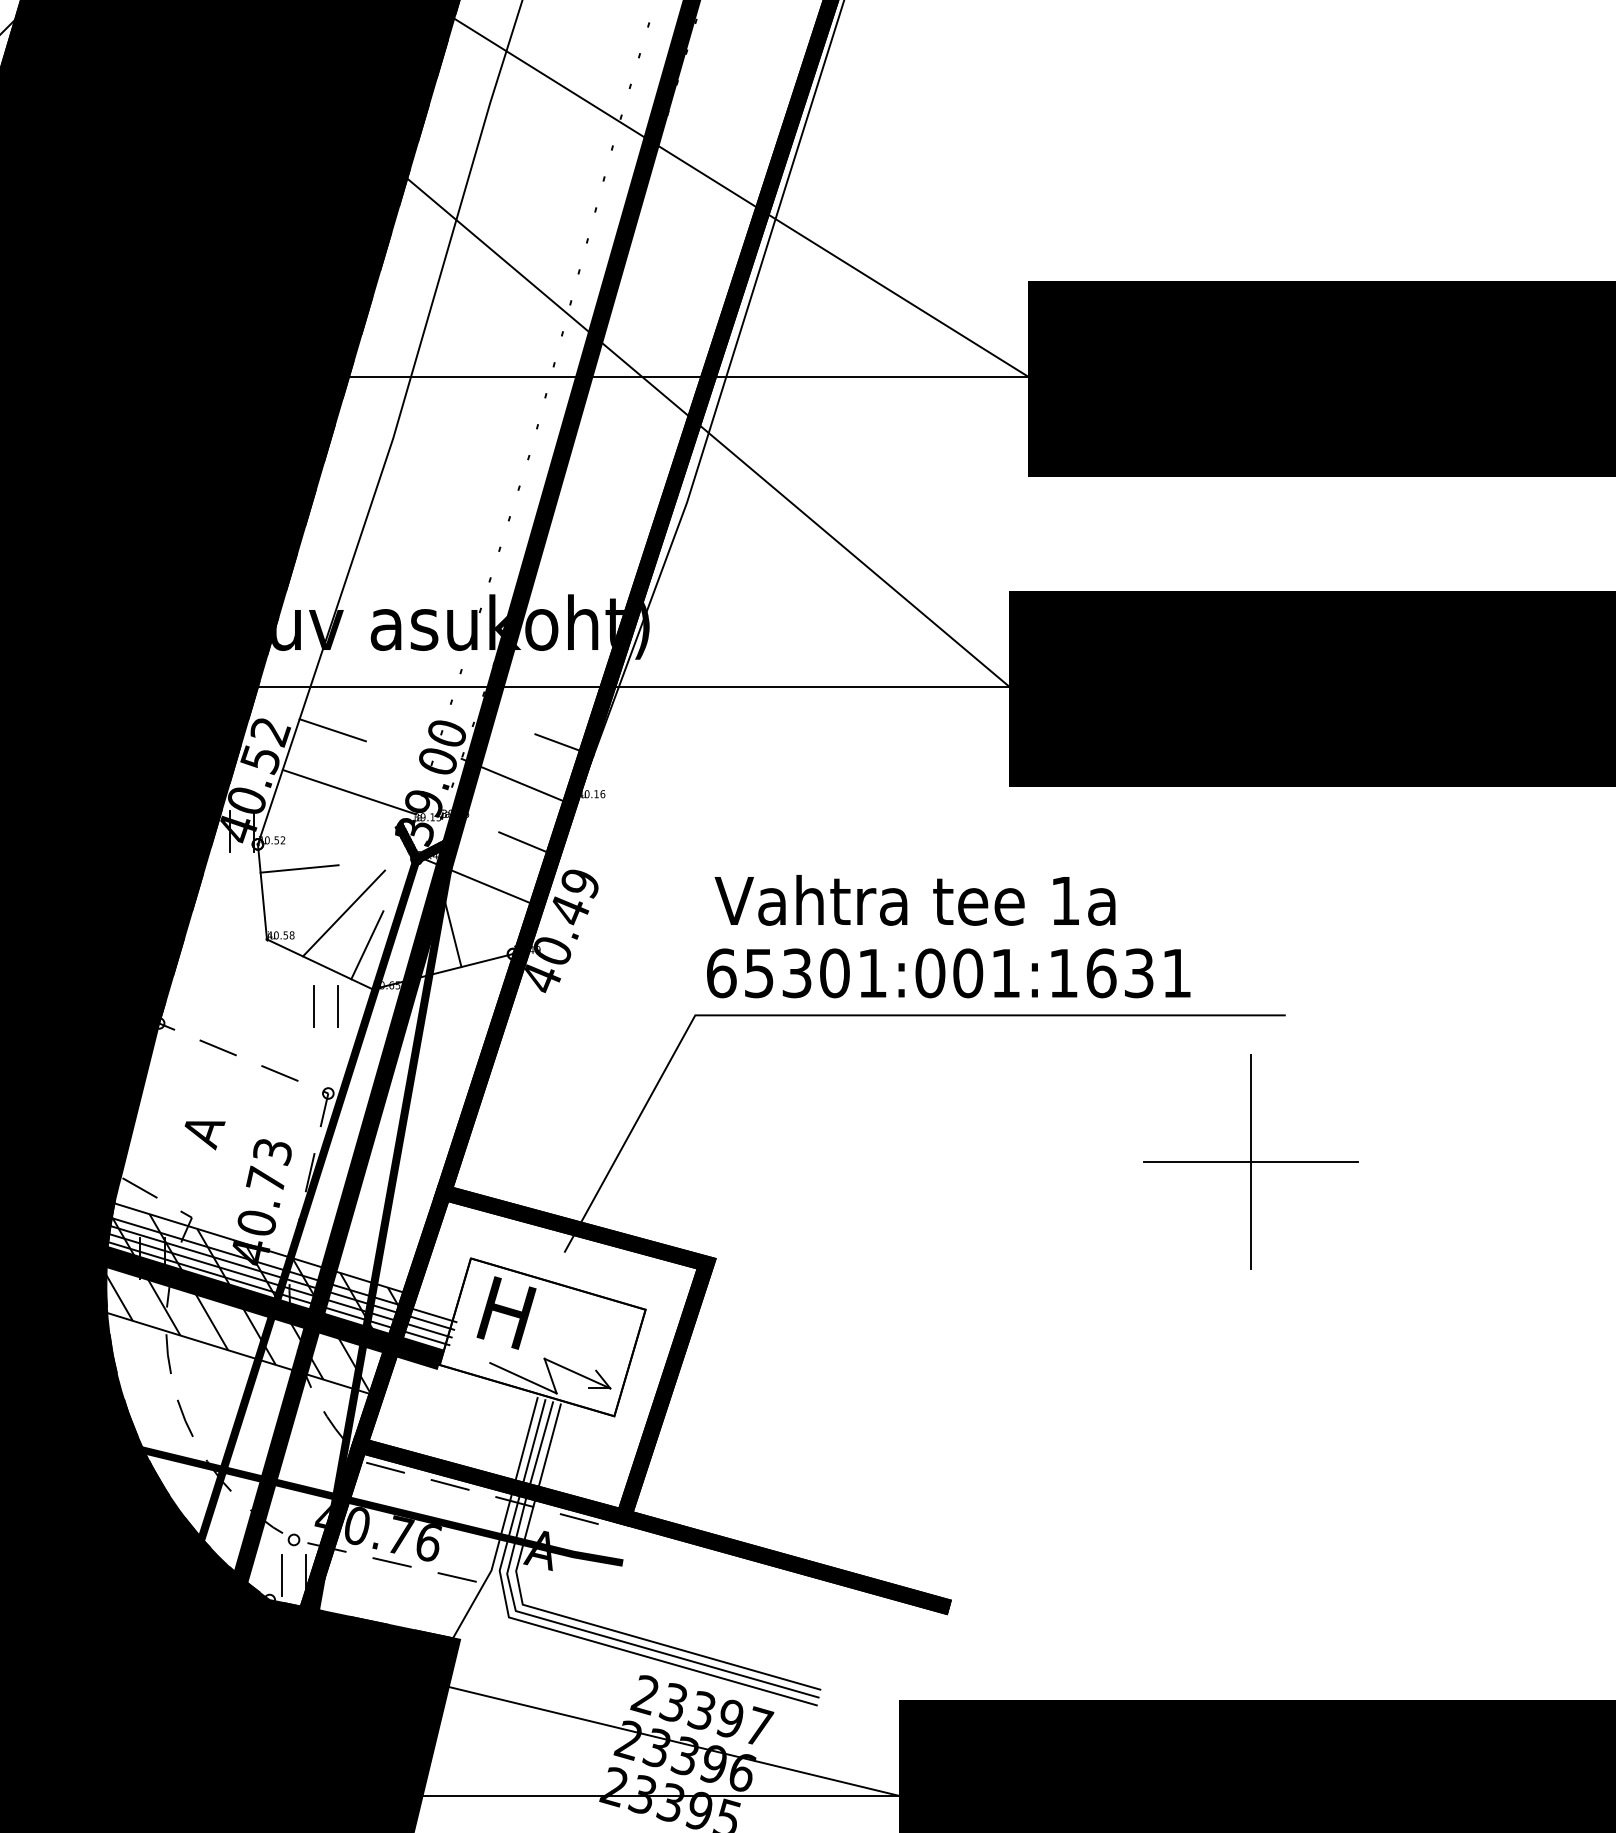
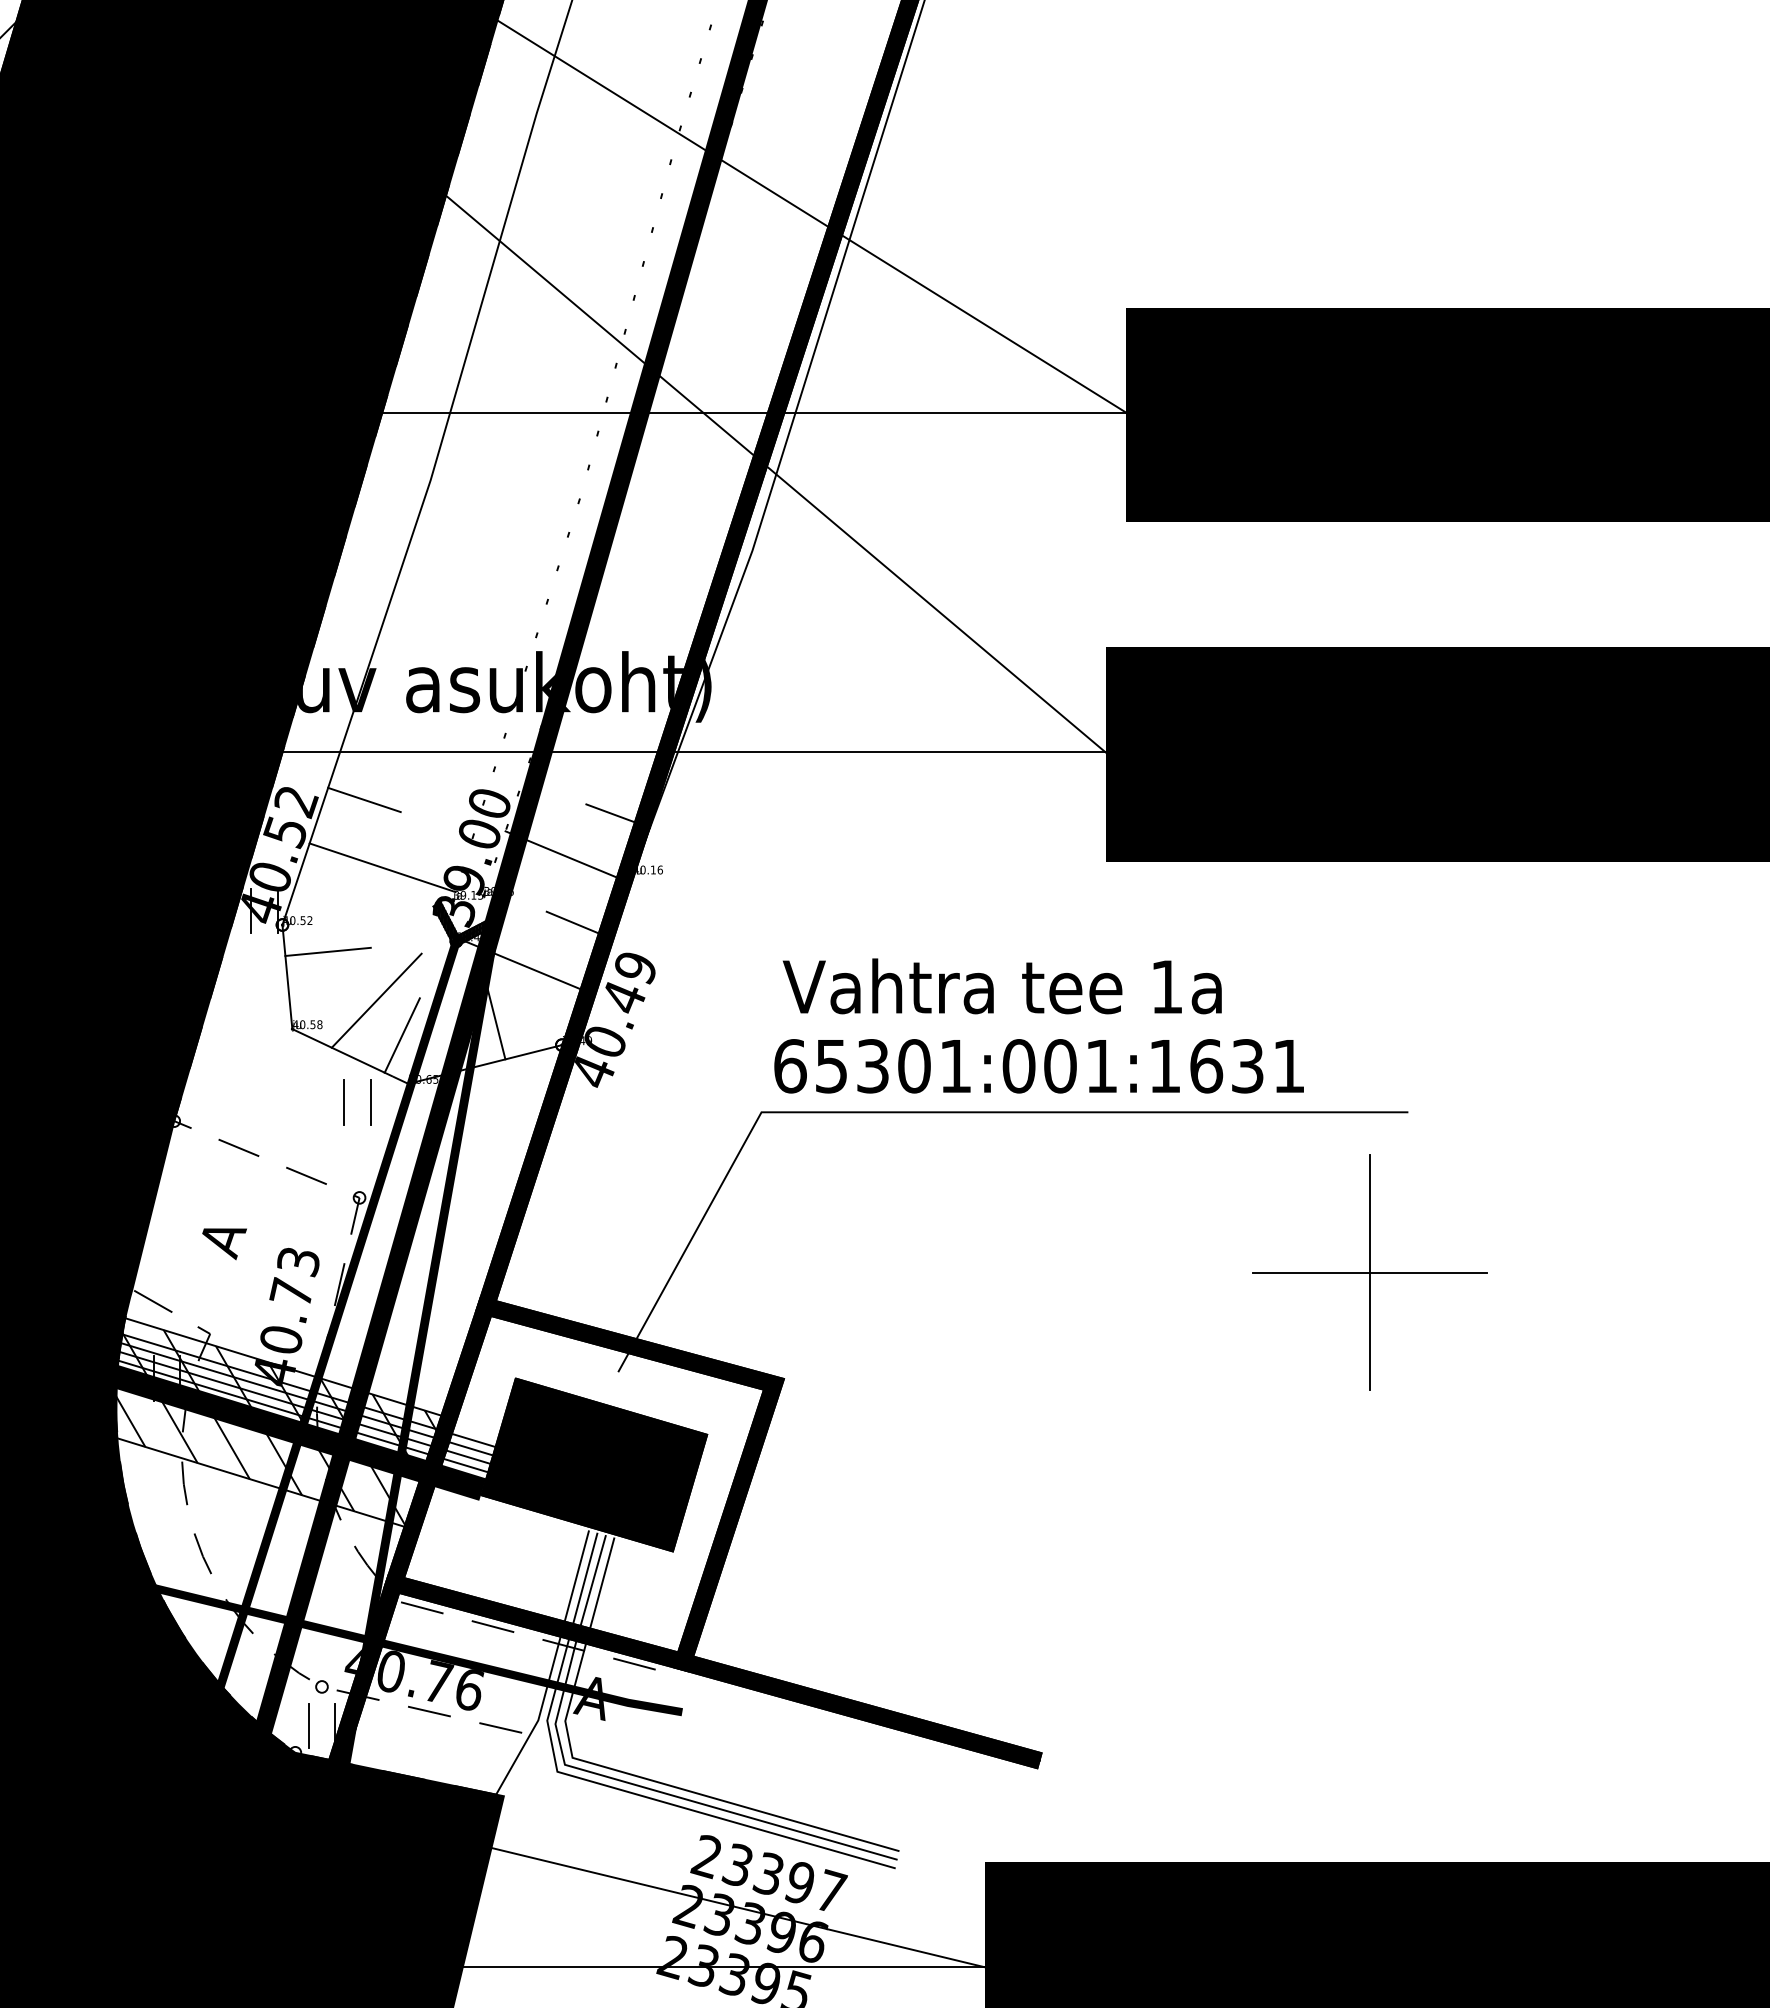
fill: (542, 1336) -> (594, 1464), added

